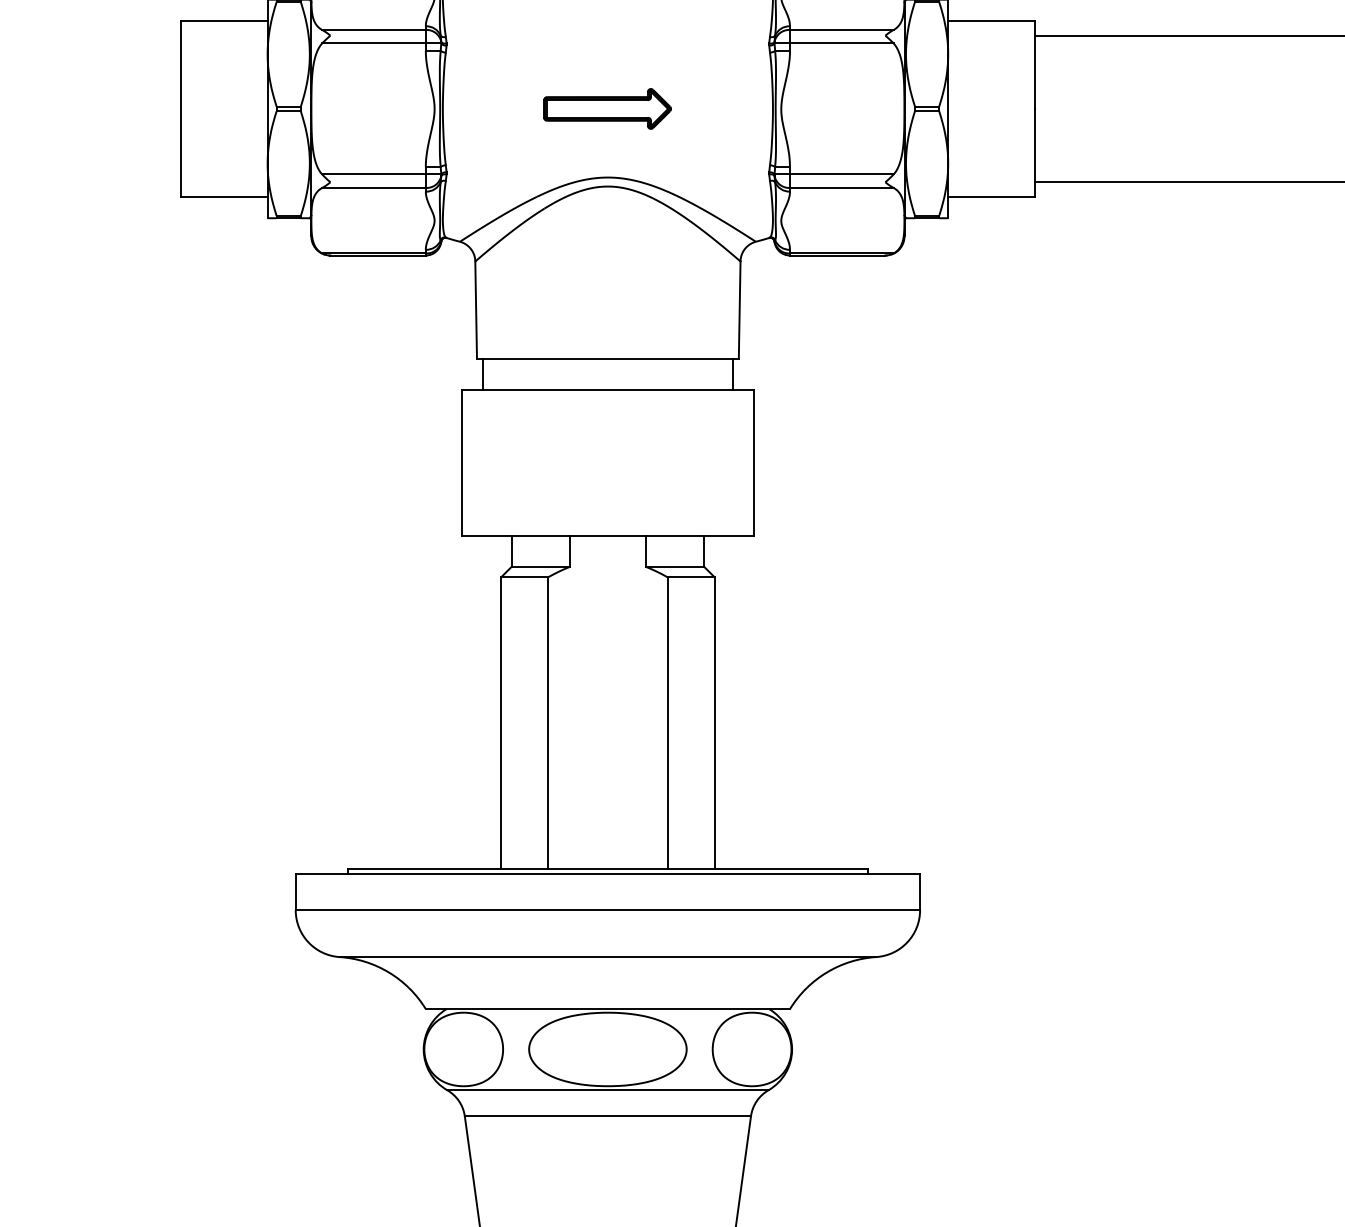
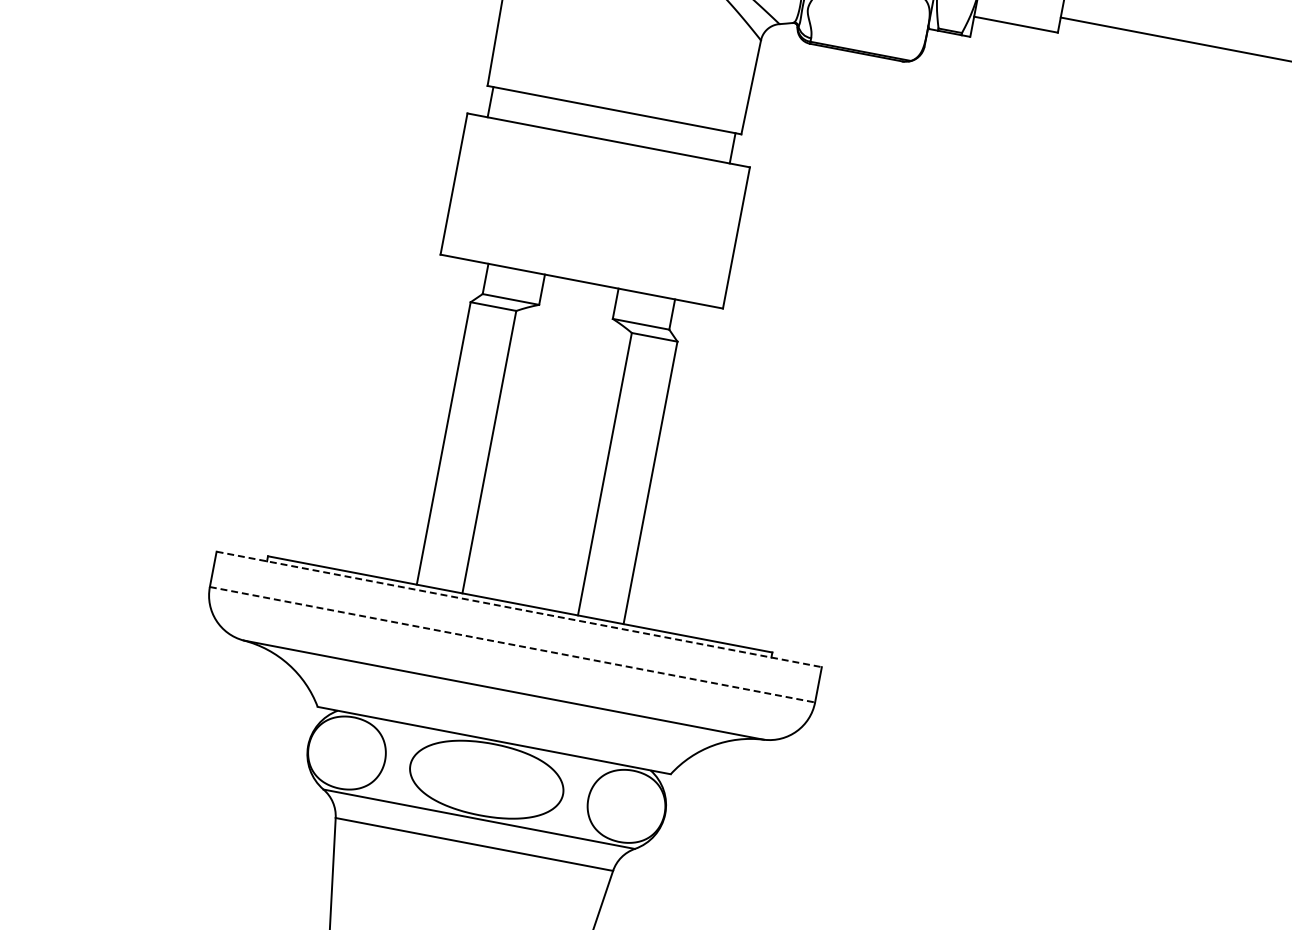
line: (608, 873) -> (519, 609), solid -> dashed
line: (608, 910) -> (513, 645), solid -> dashed

